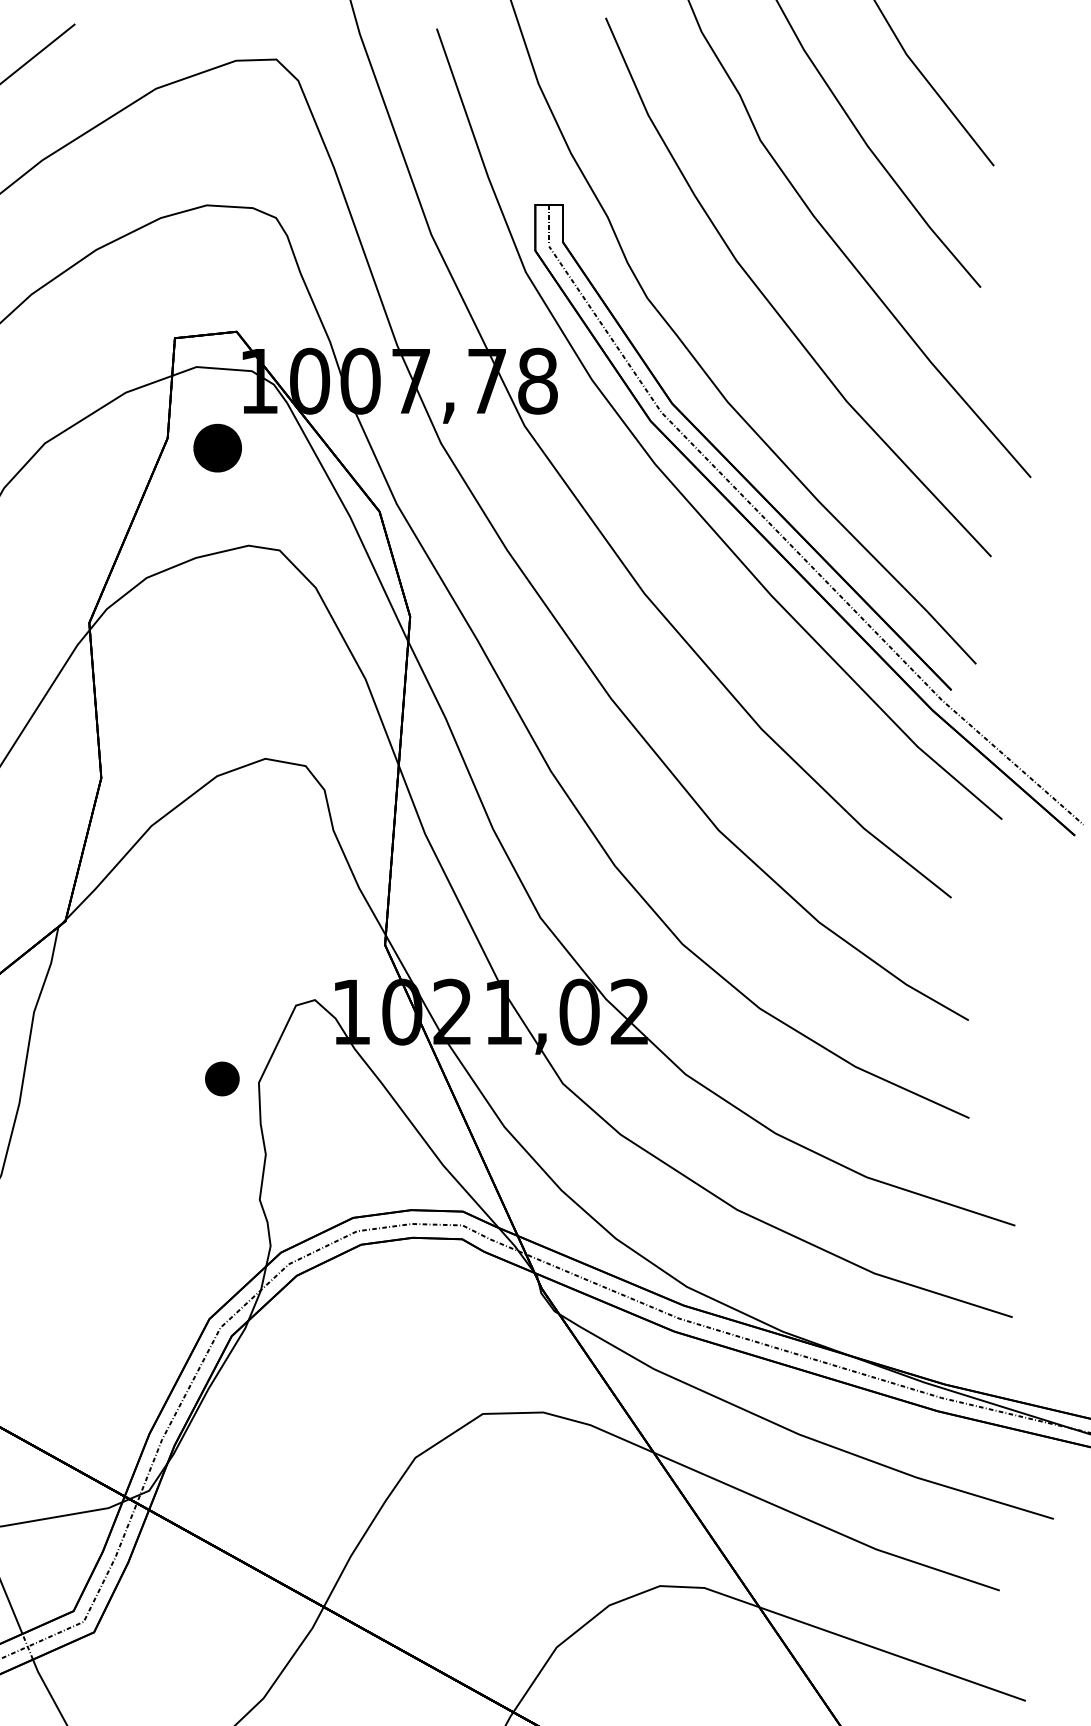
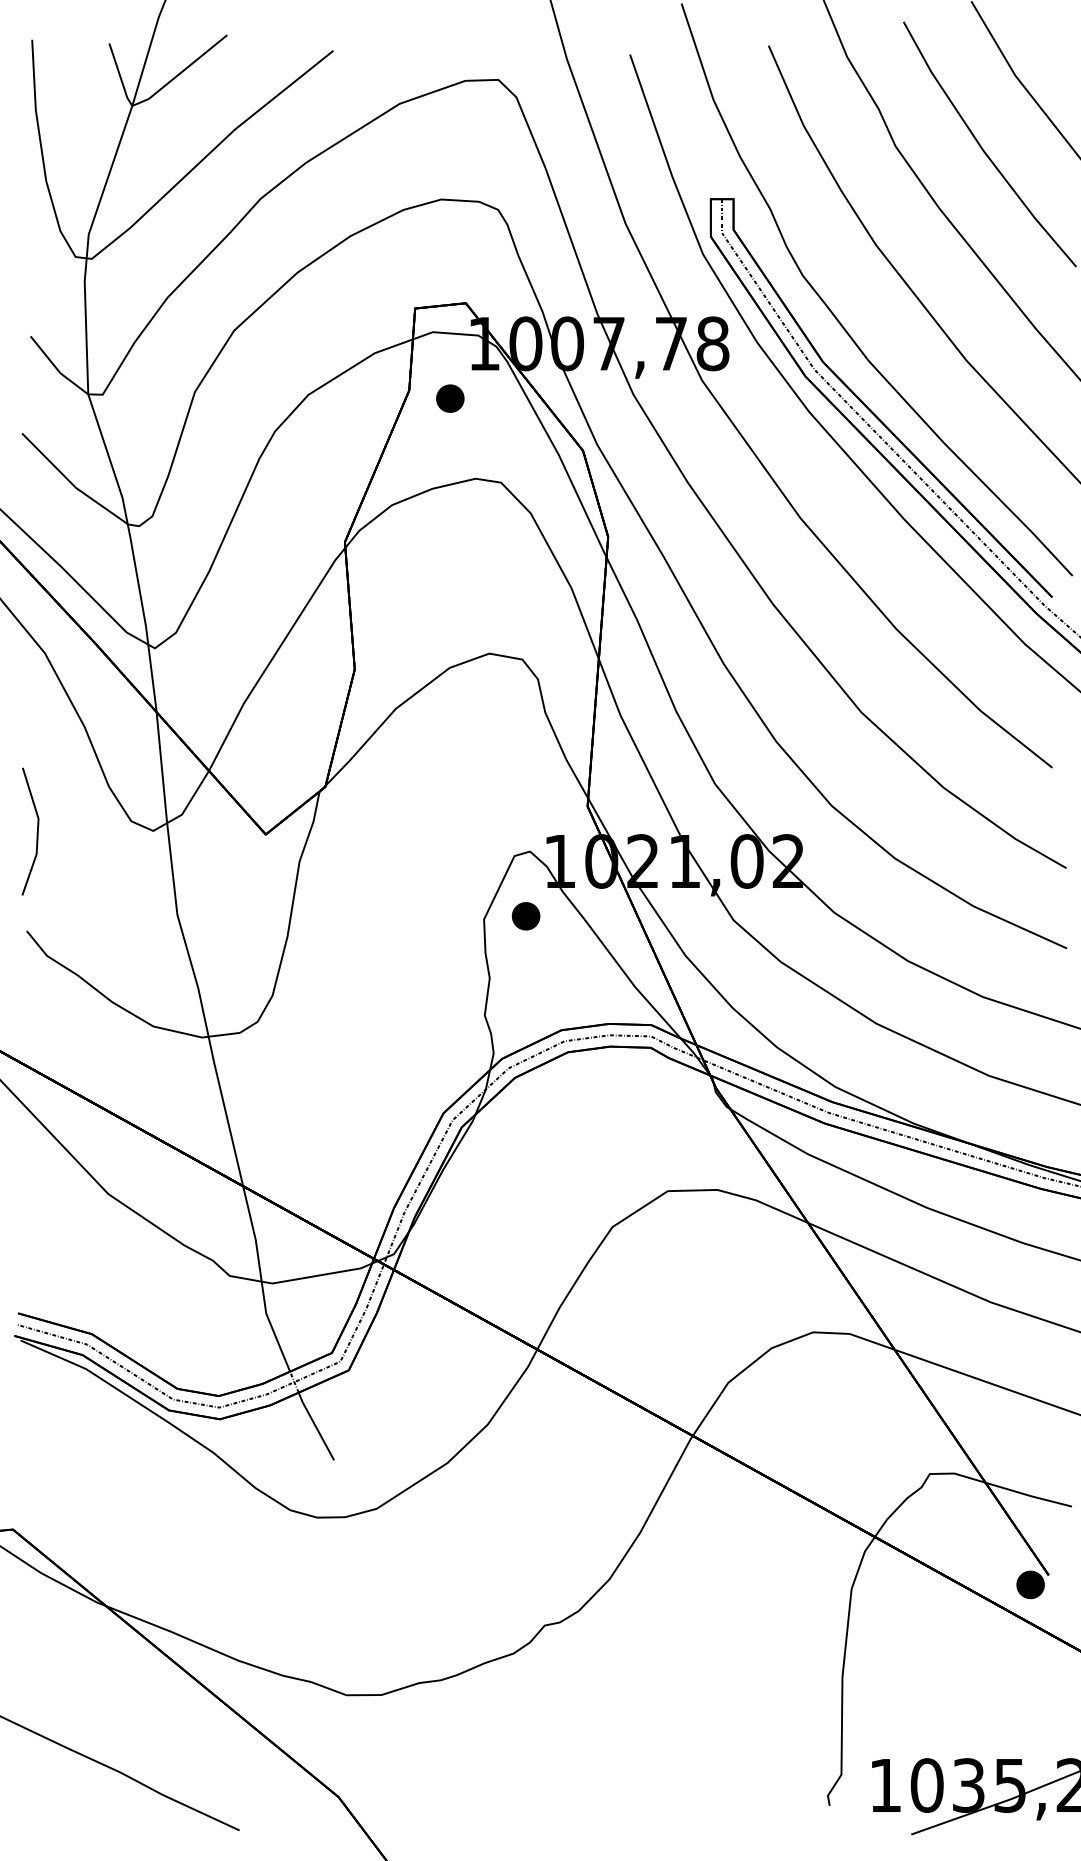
part: (217, 447) -> (450, 398), size x0.71
part: (221, 1079) -> (525, 916), moved

